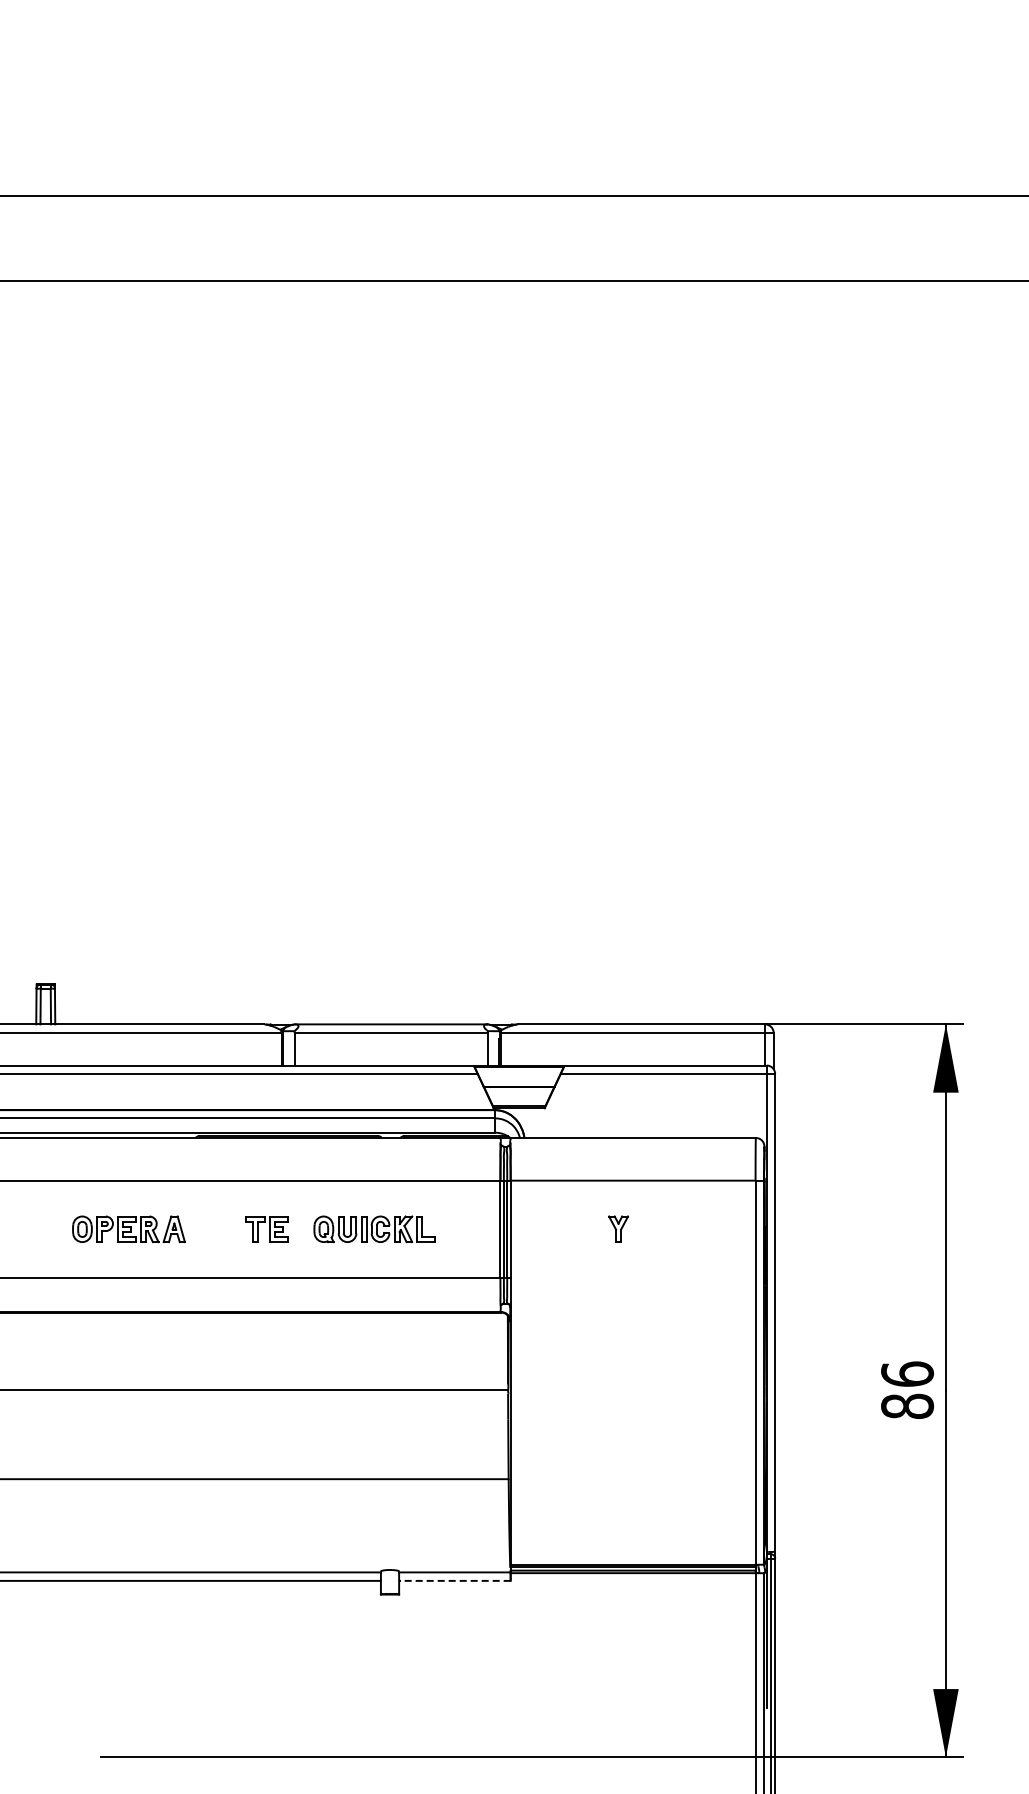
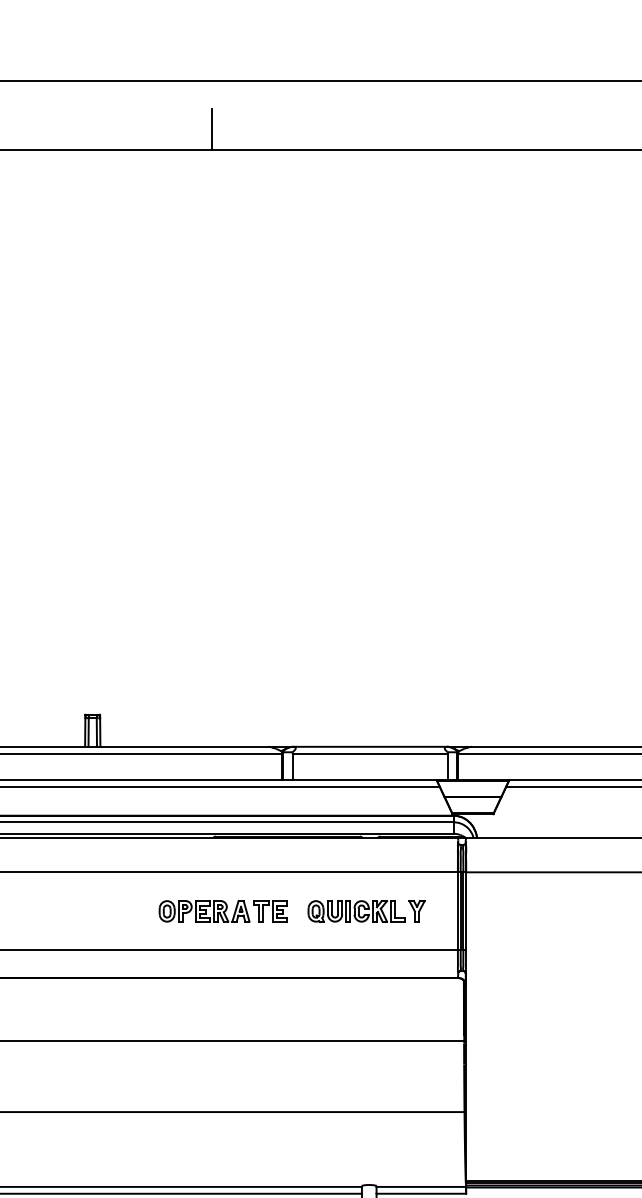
line: (193, 255) -> (211, 129), added
part: (618, 1228) -> (417, 910), moved
part: (128, 1229) -> (204, 911), moved
line: (454, 1580) -> (421, 1193), dashed -> solid

